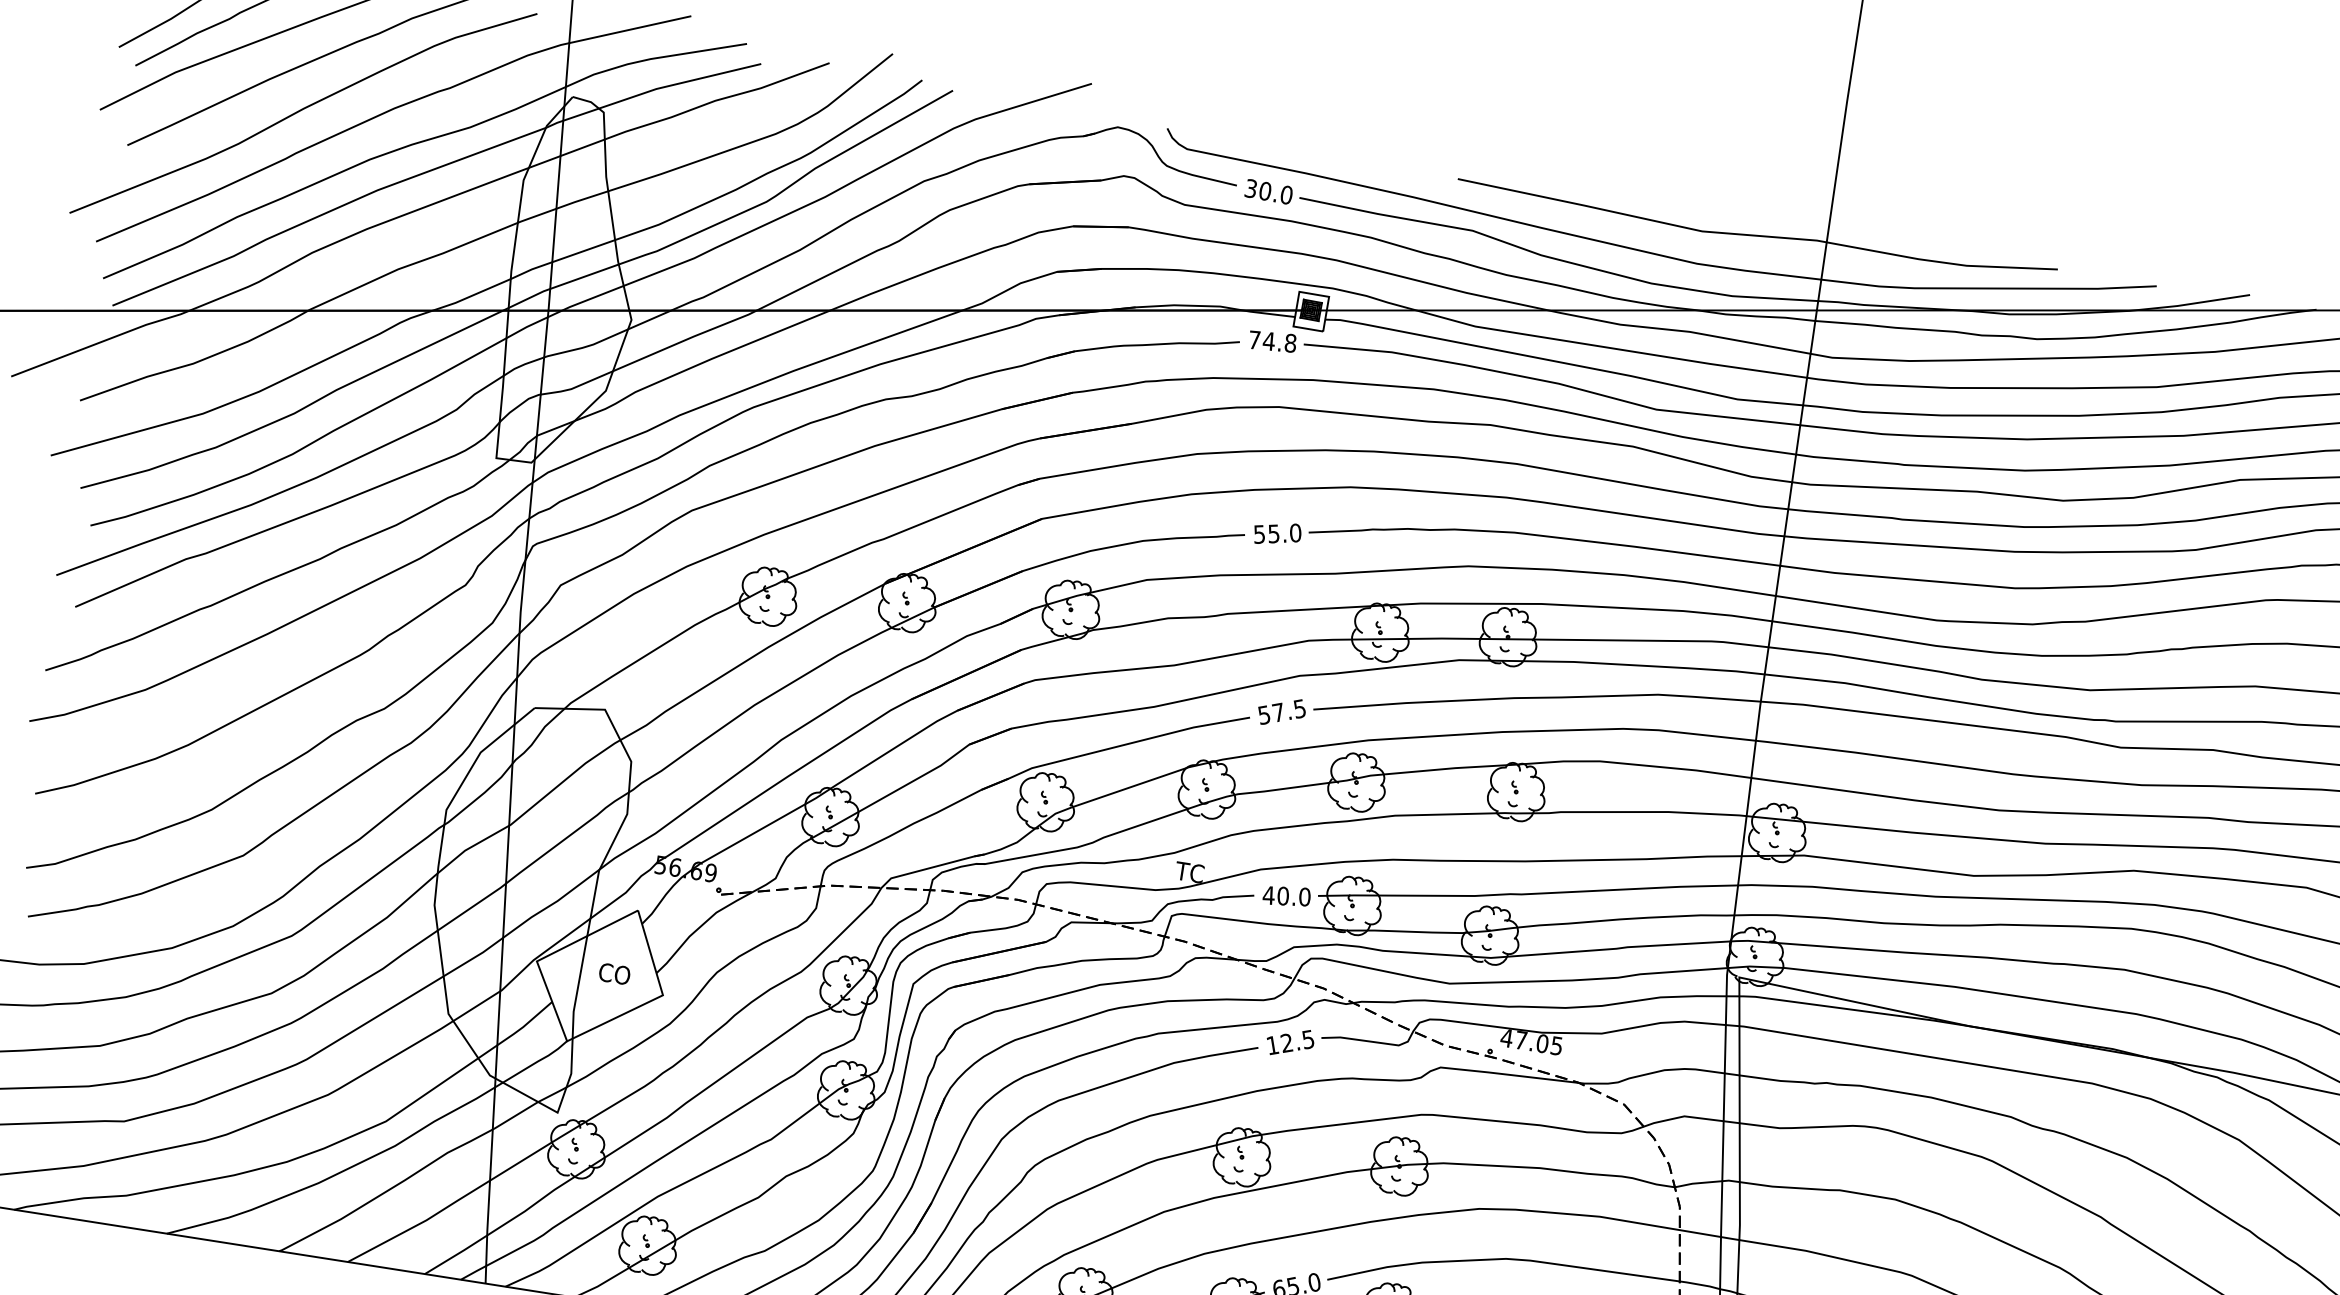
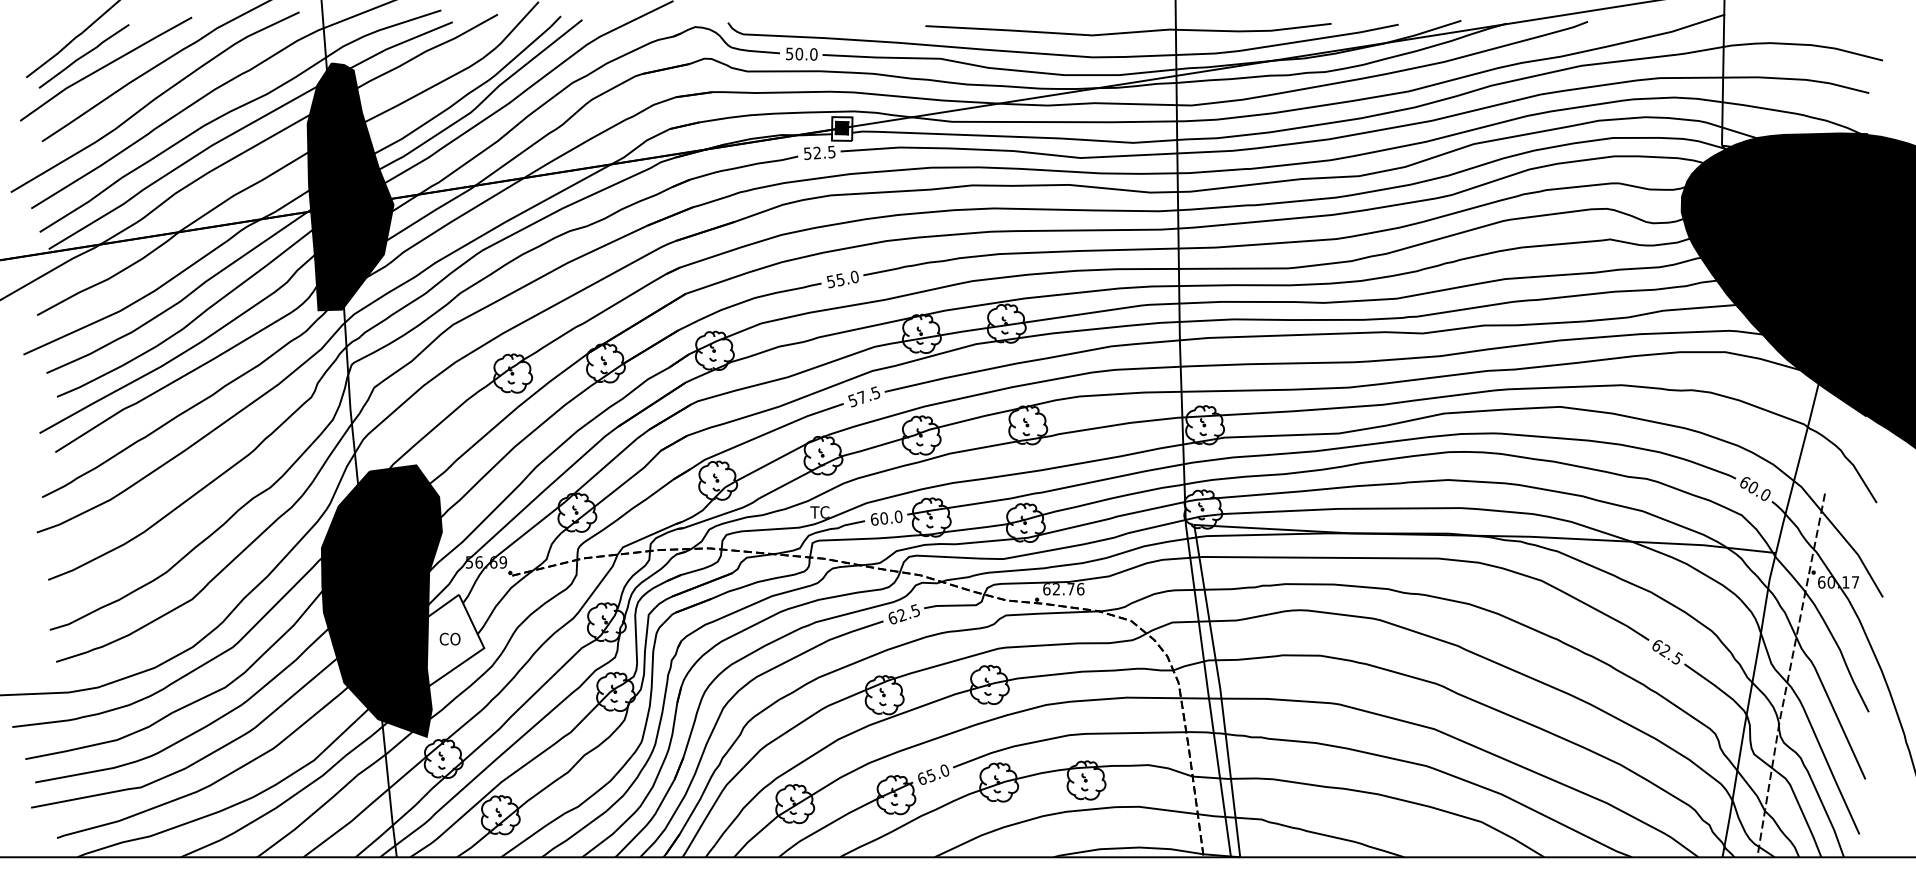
text: (1250, 188) -> (789, 53), 30.0 -> 50.0
fill: (572, 282) -> (350, 186), added
text: (1272, 341) -> (819, 152), 74.8 -> 52.5
text: (1268, 895) -> (874, 519), 40.0 -> 60.0
fill: (522, 901) -> (381, 600), added
text: (1531, 1040) -> (1063, 588), 47.05 -> 62.76
text: (1272, 1044) -> (892, 617), 12.5 -> 62.5

